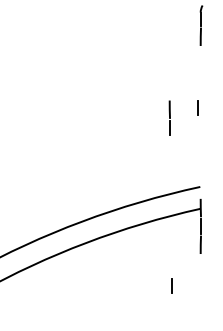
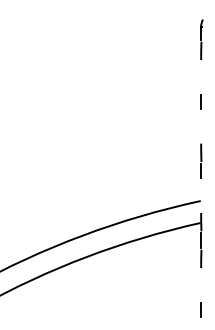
line: (197, 107) -> (200, 101), moved
line: (169, 117) -> (200, 160), moved
line: (171, 285) -> (200, 309), moved

